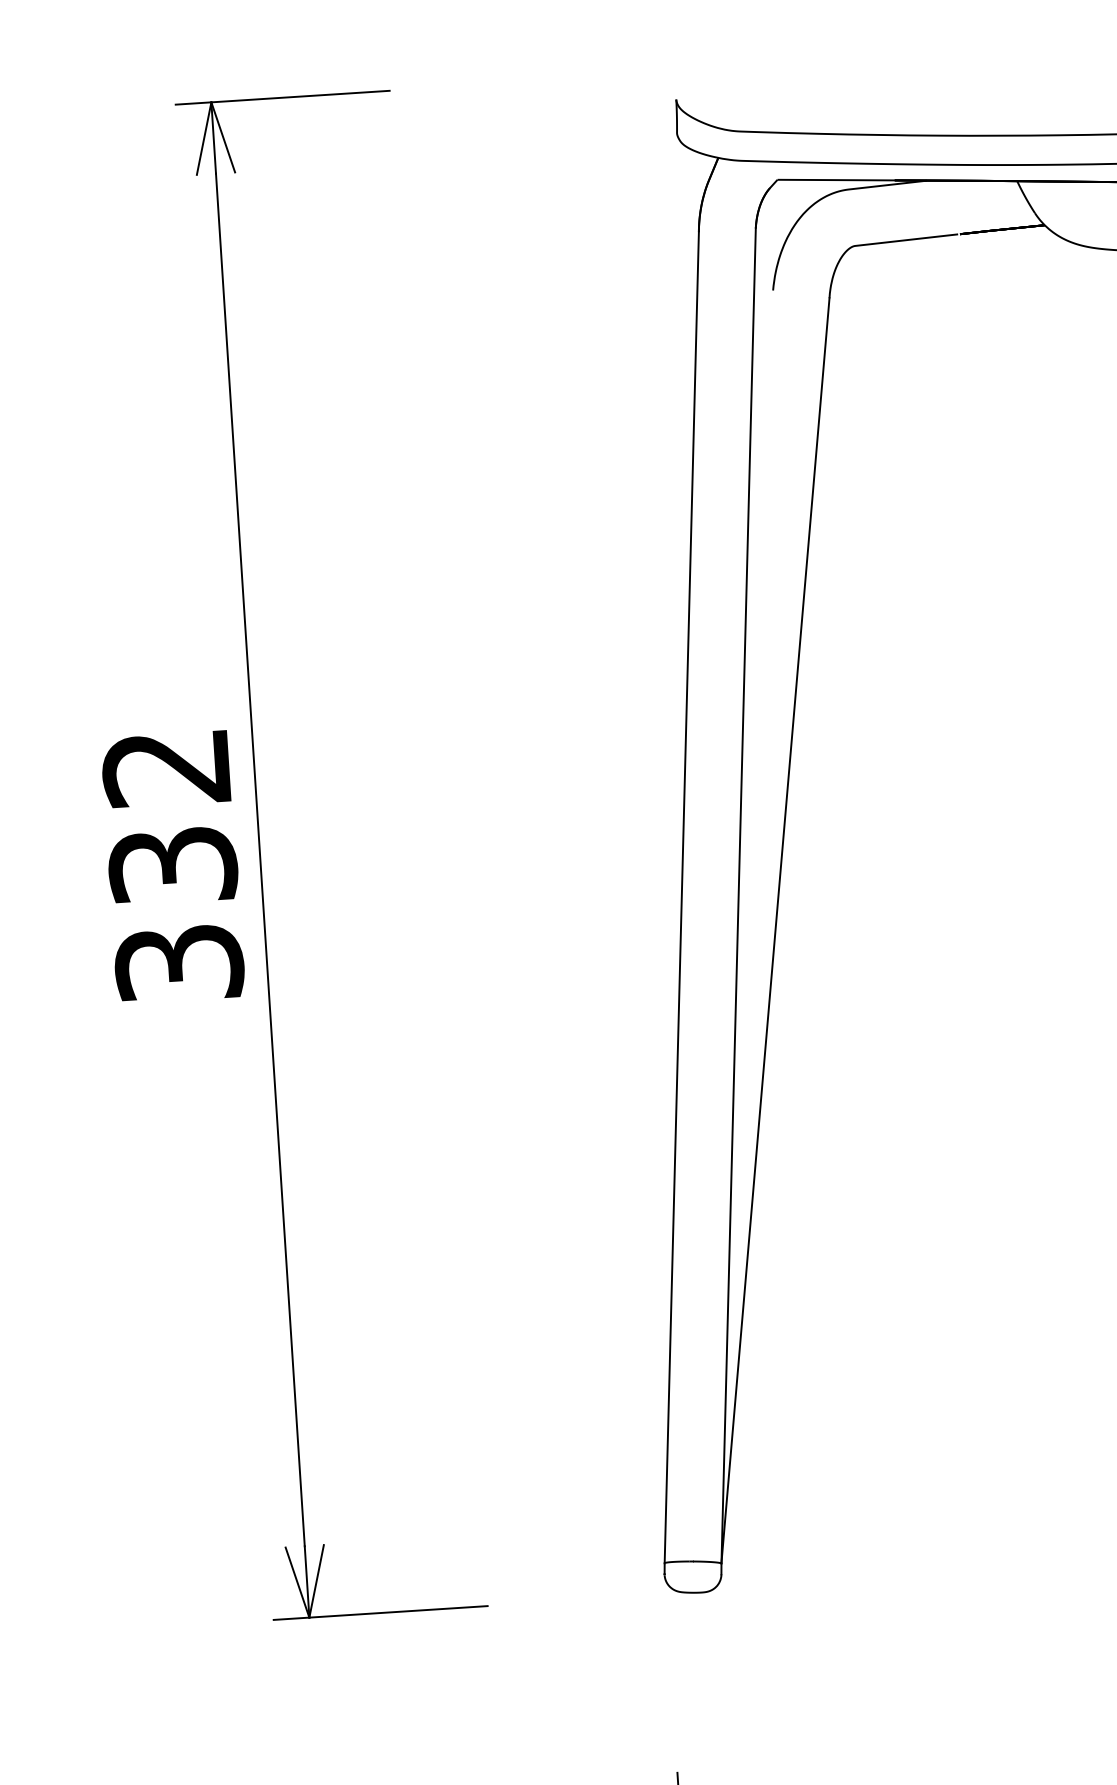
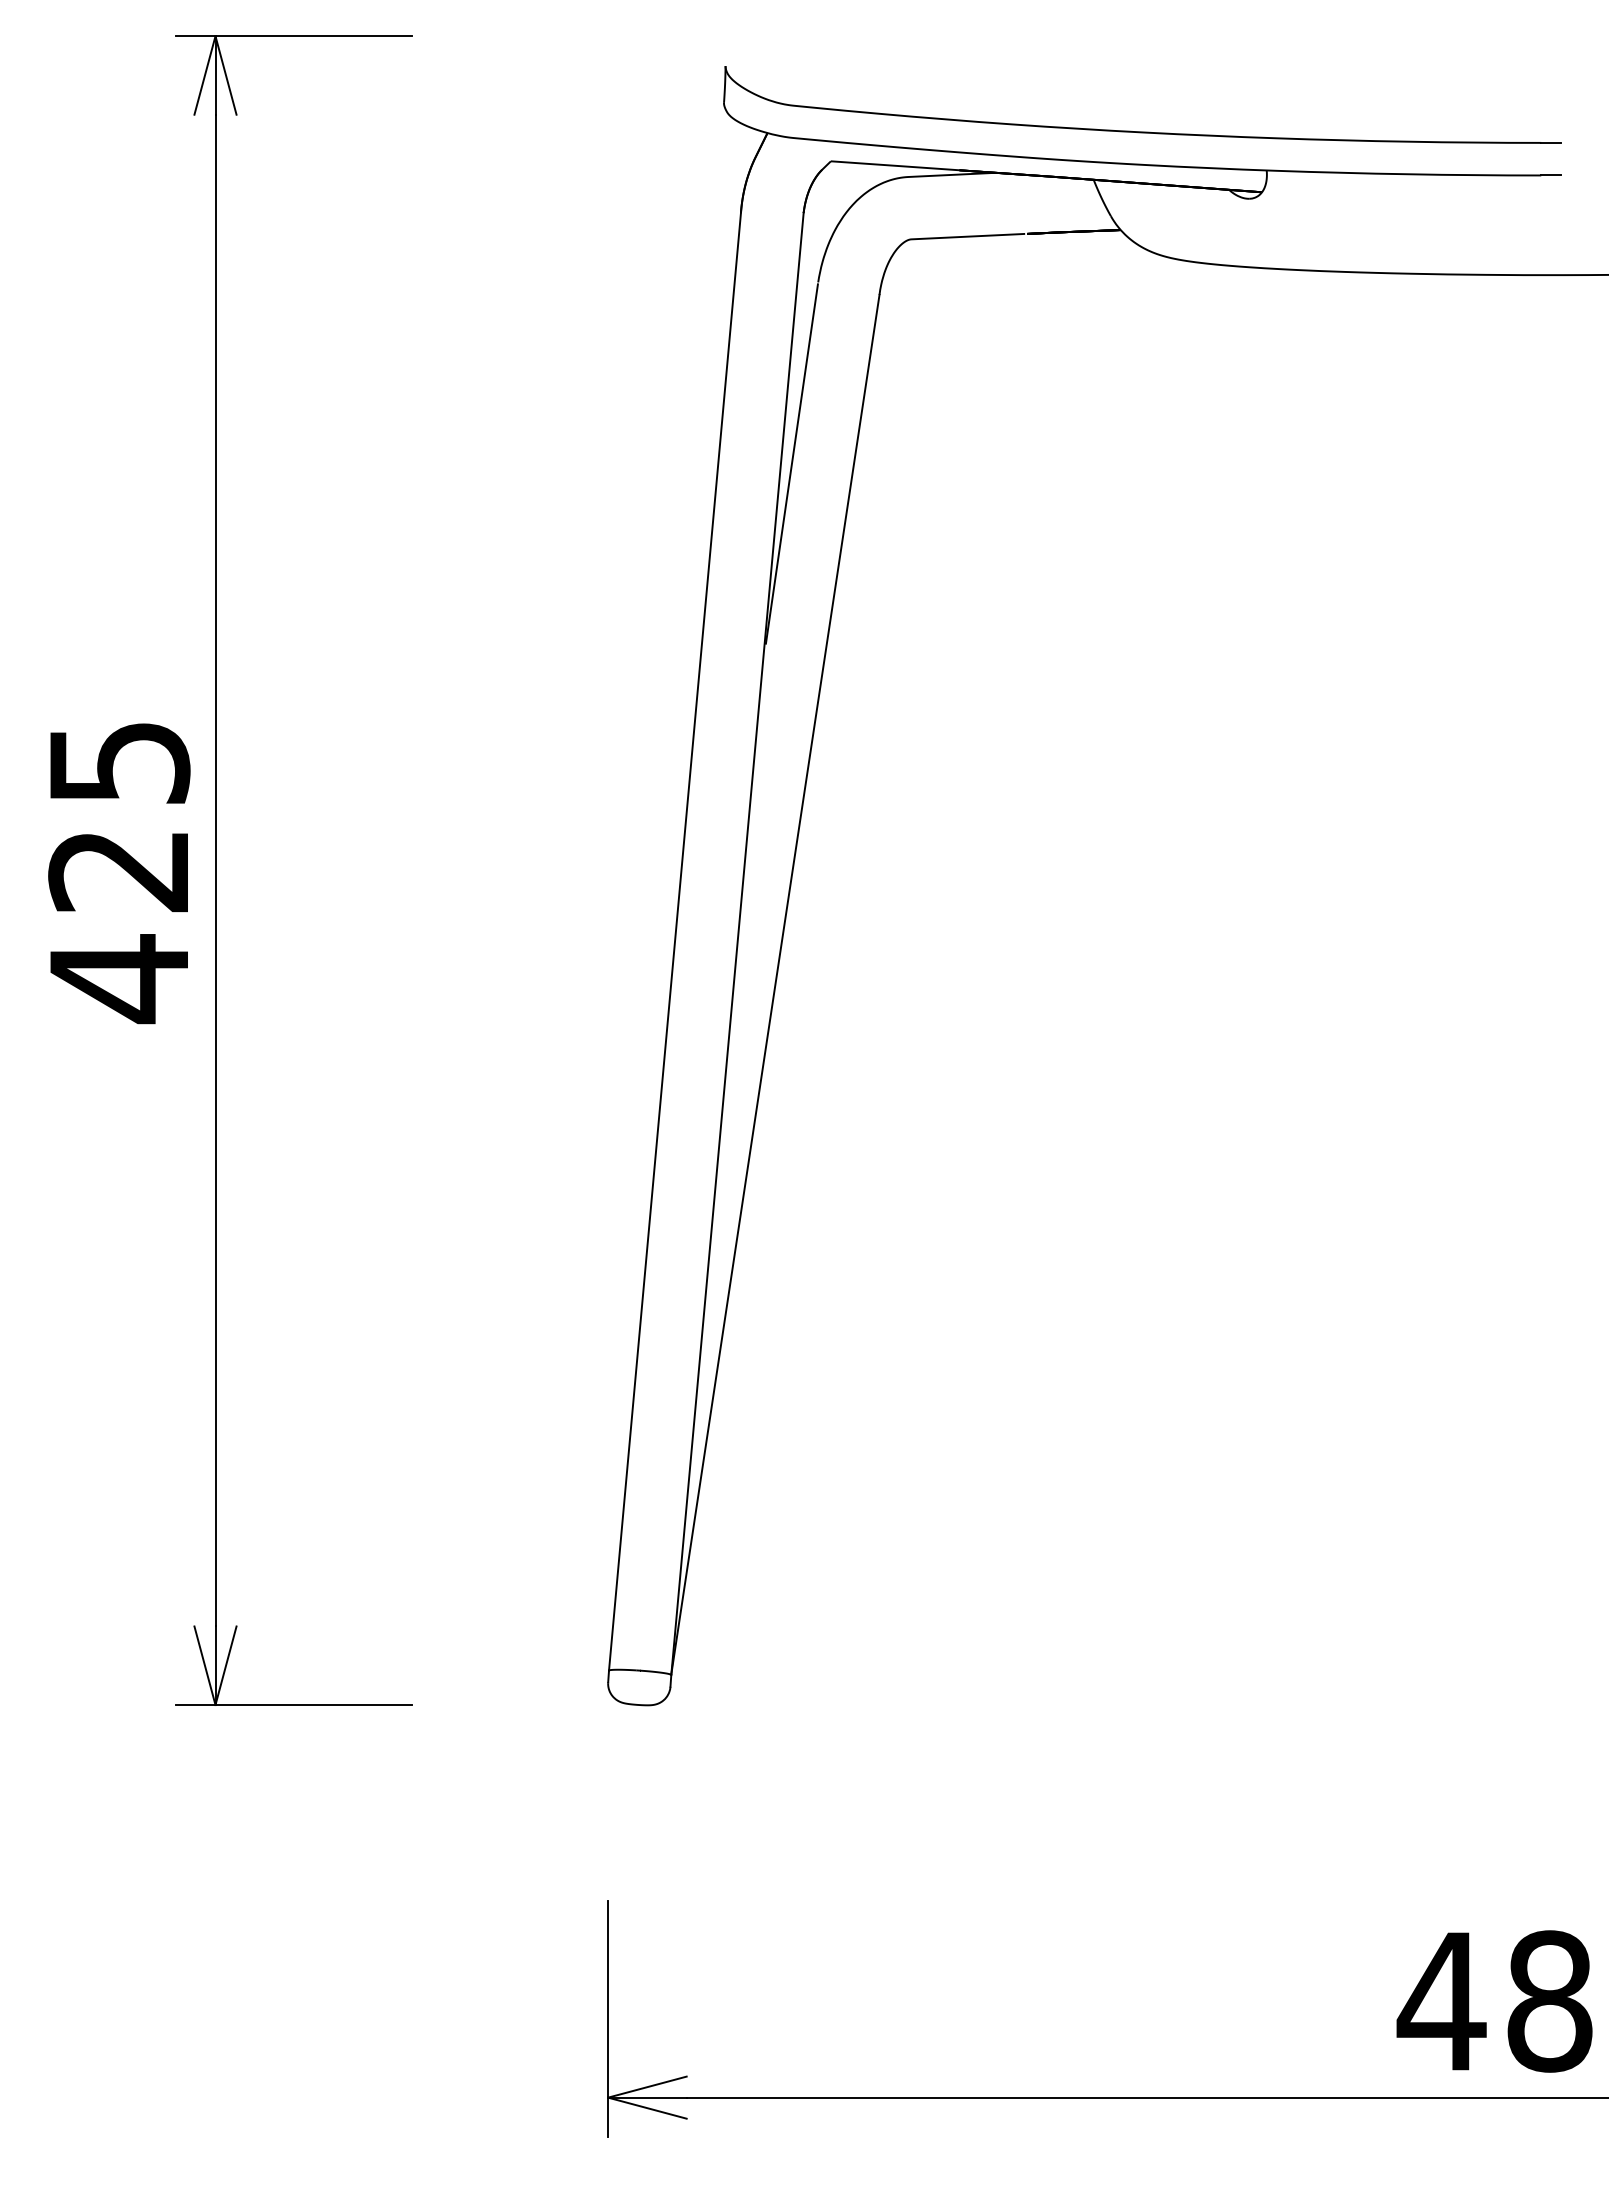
line: (759, 456) -> (791, 463), added
text: (173, 868) -> (119, 873), 332 -> 425

